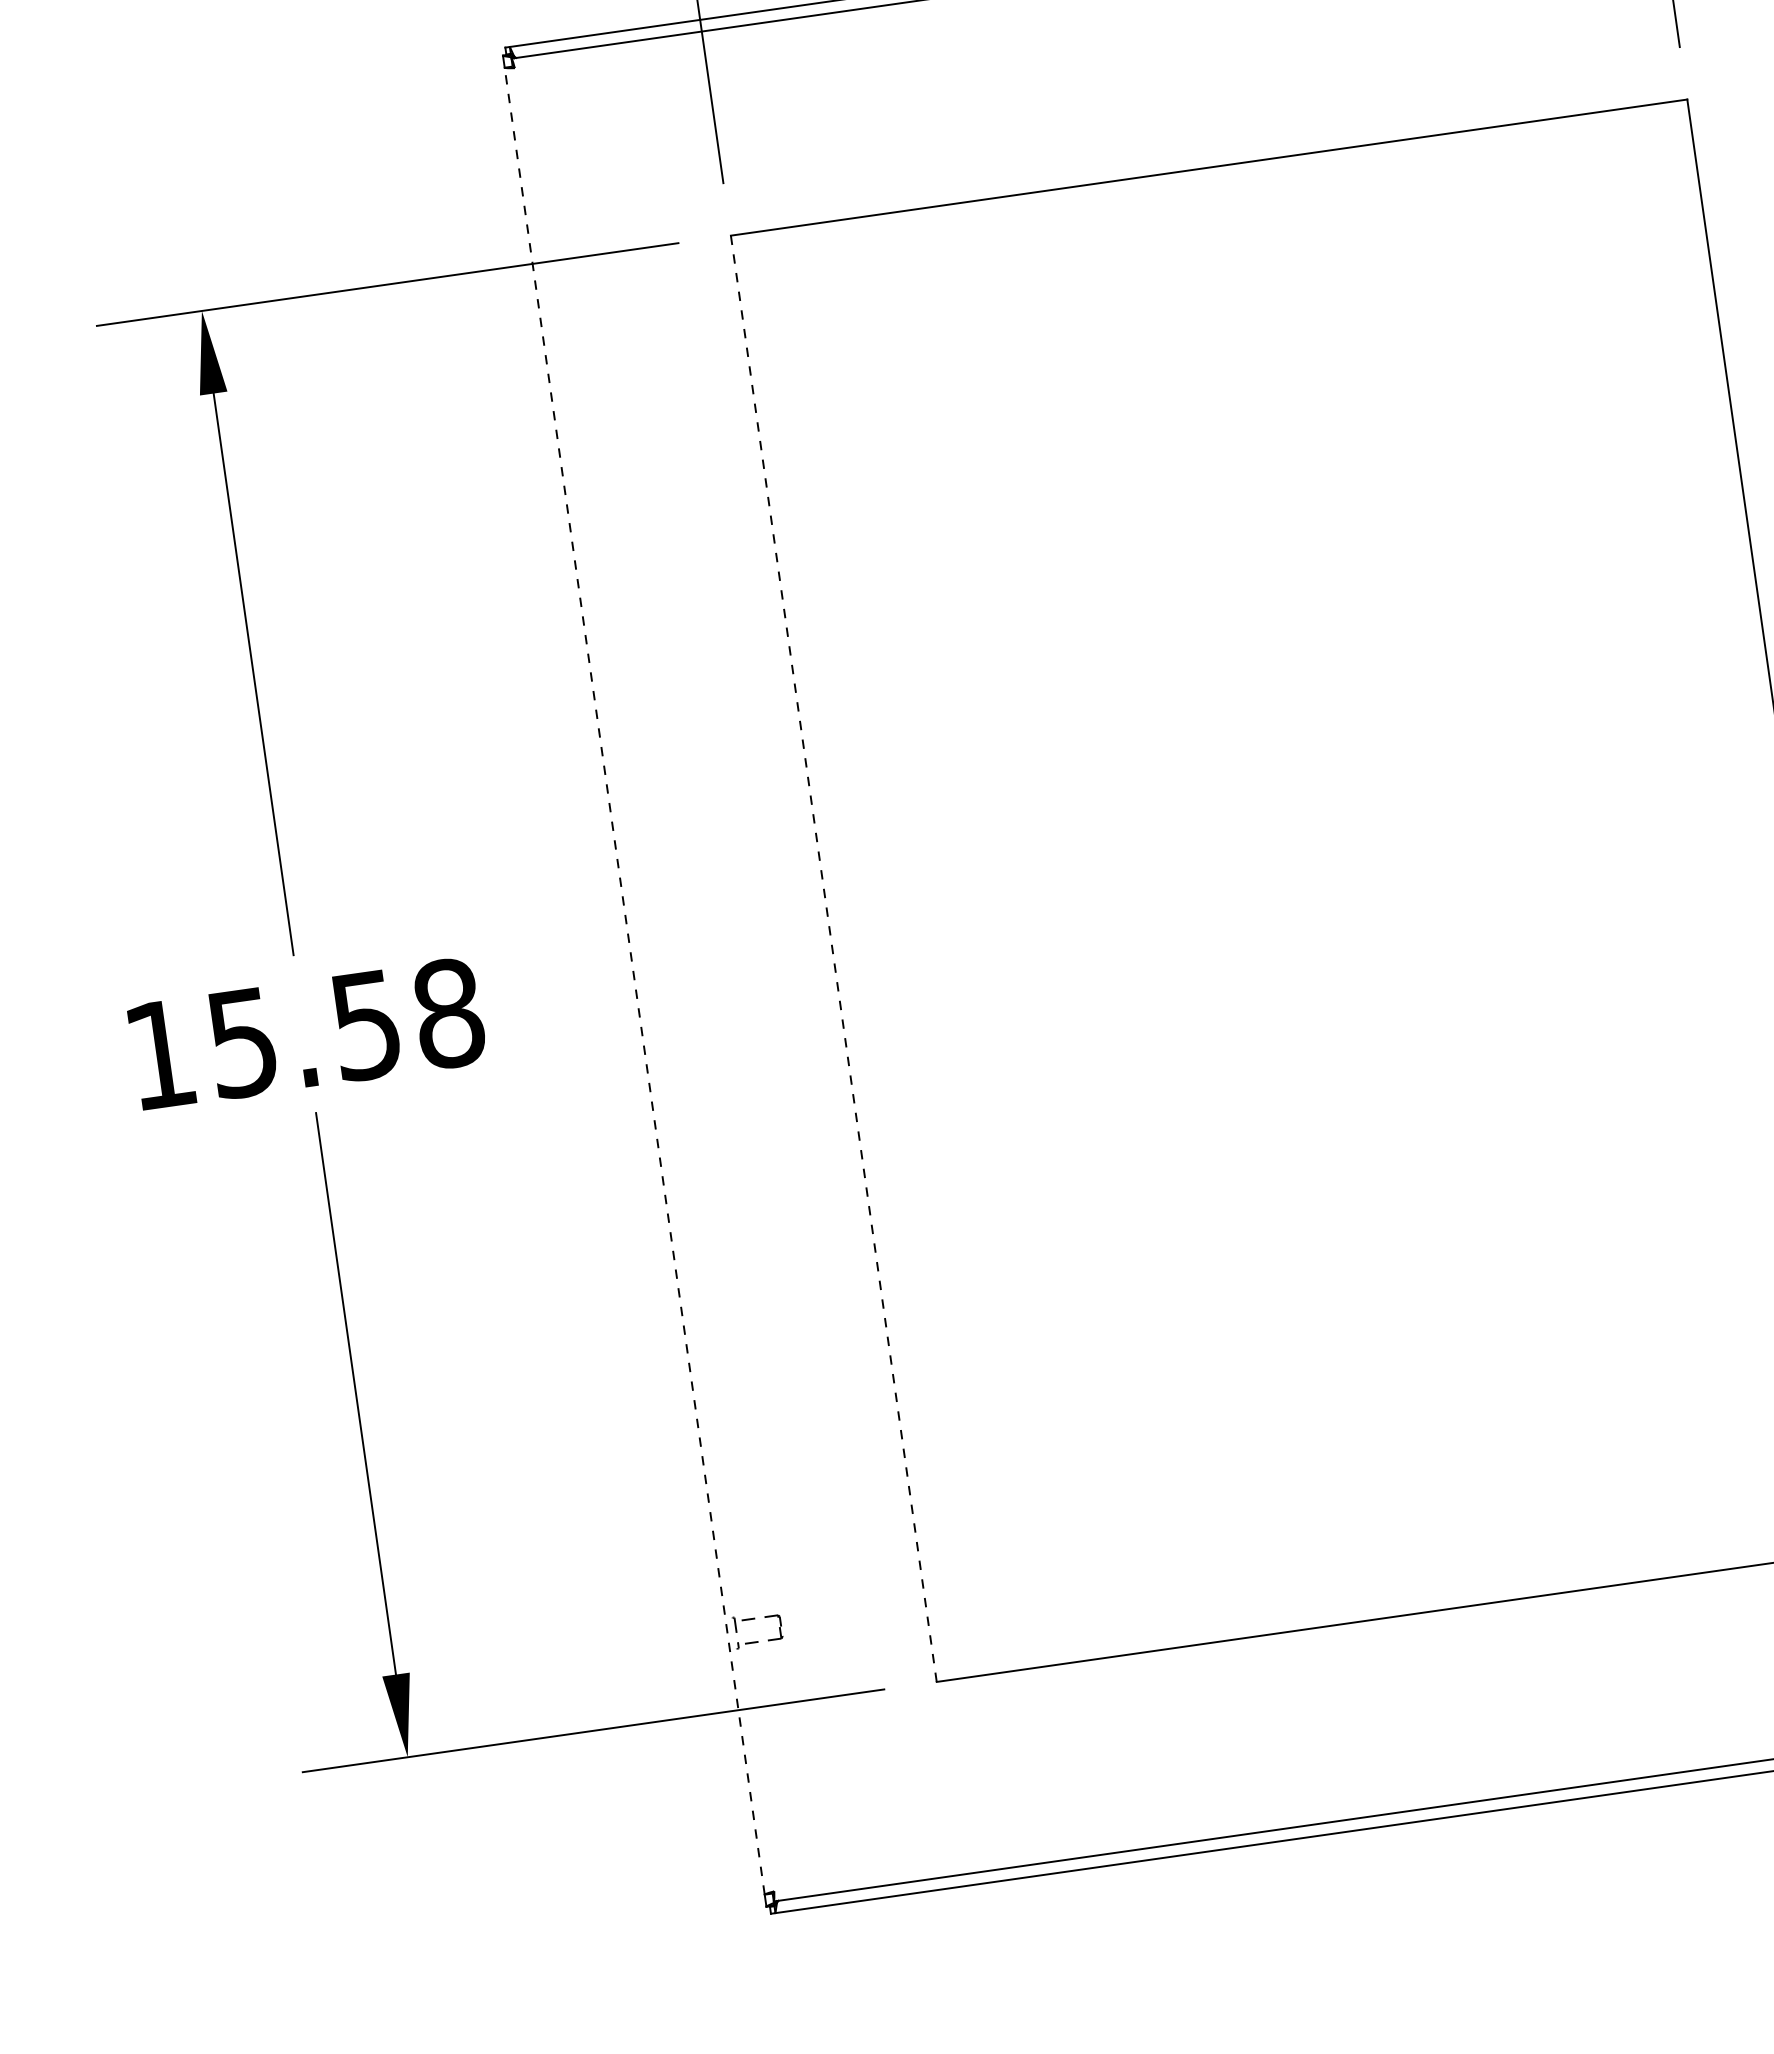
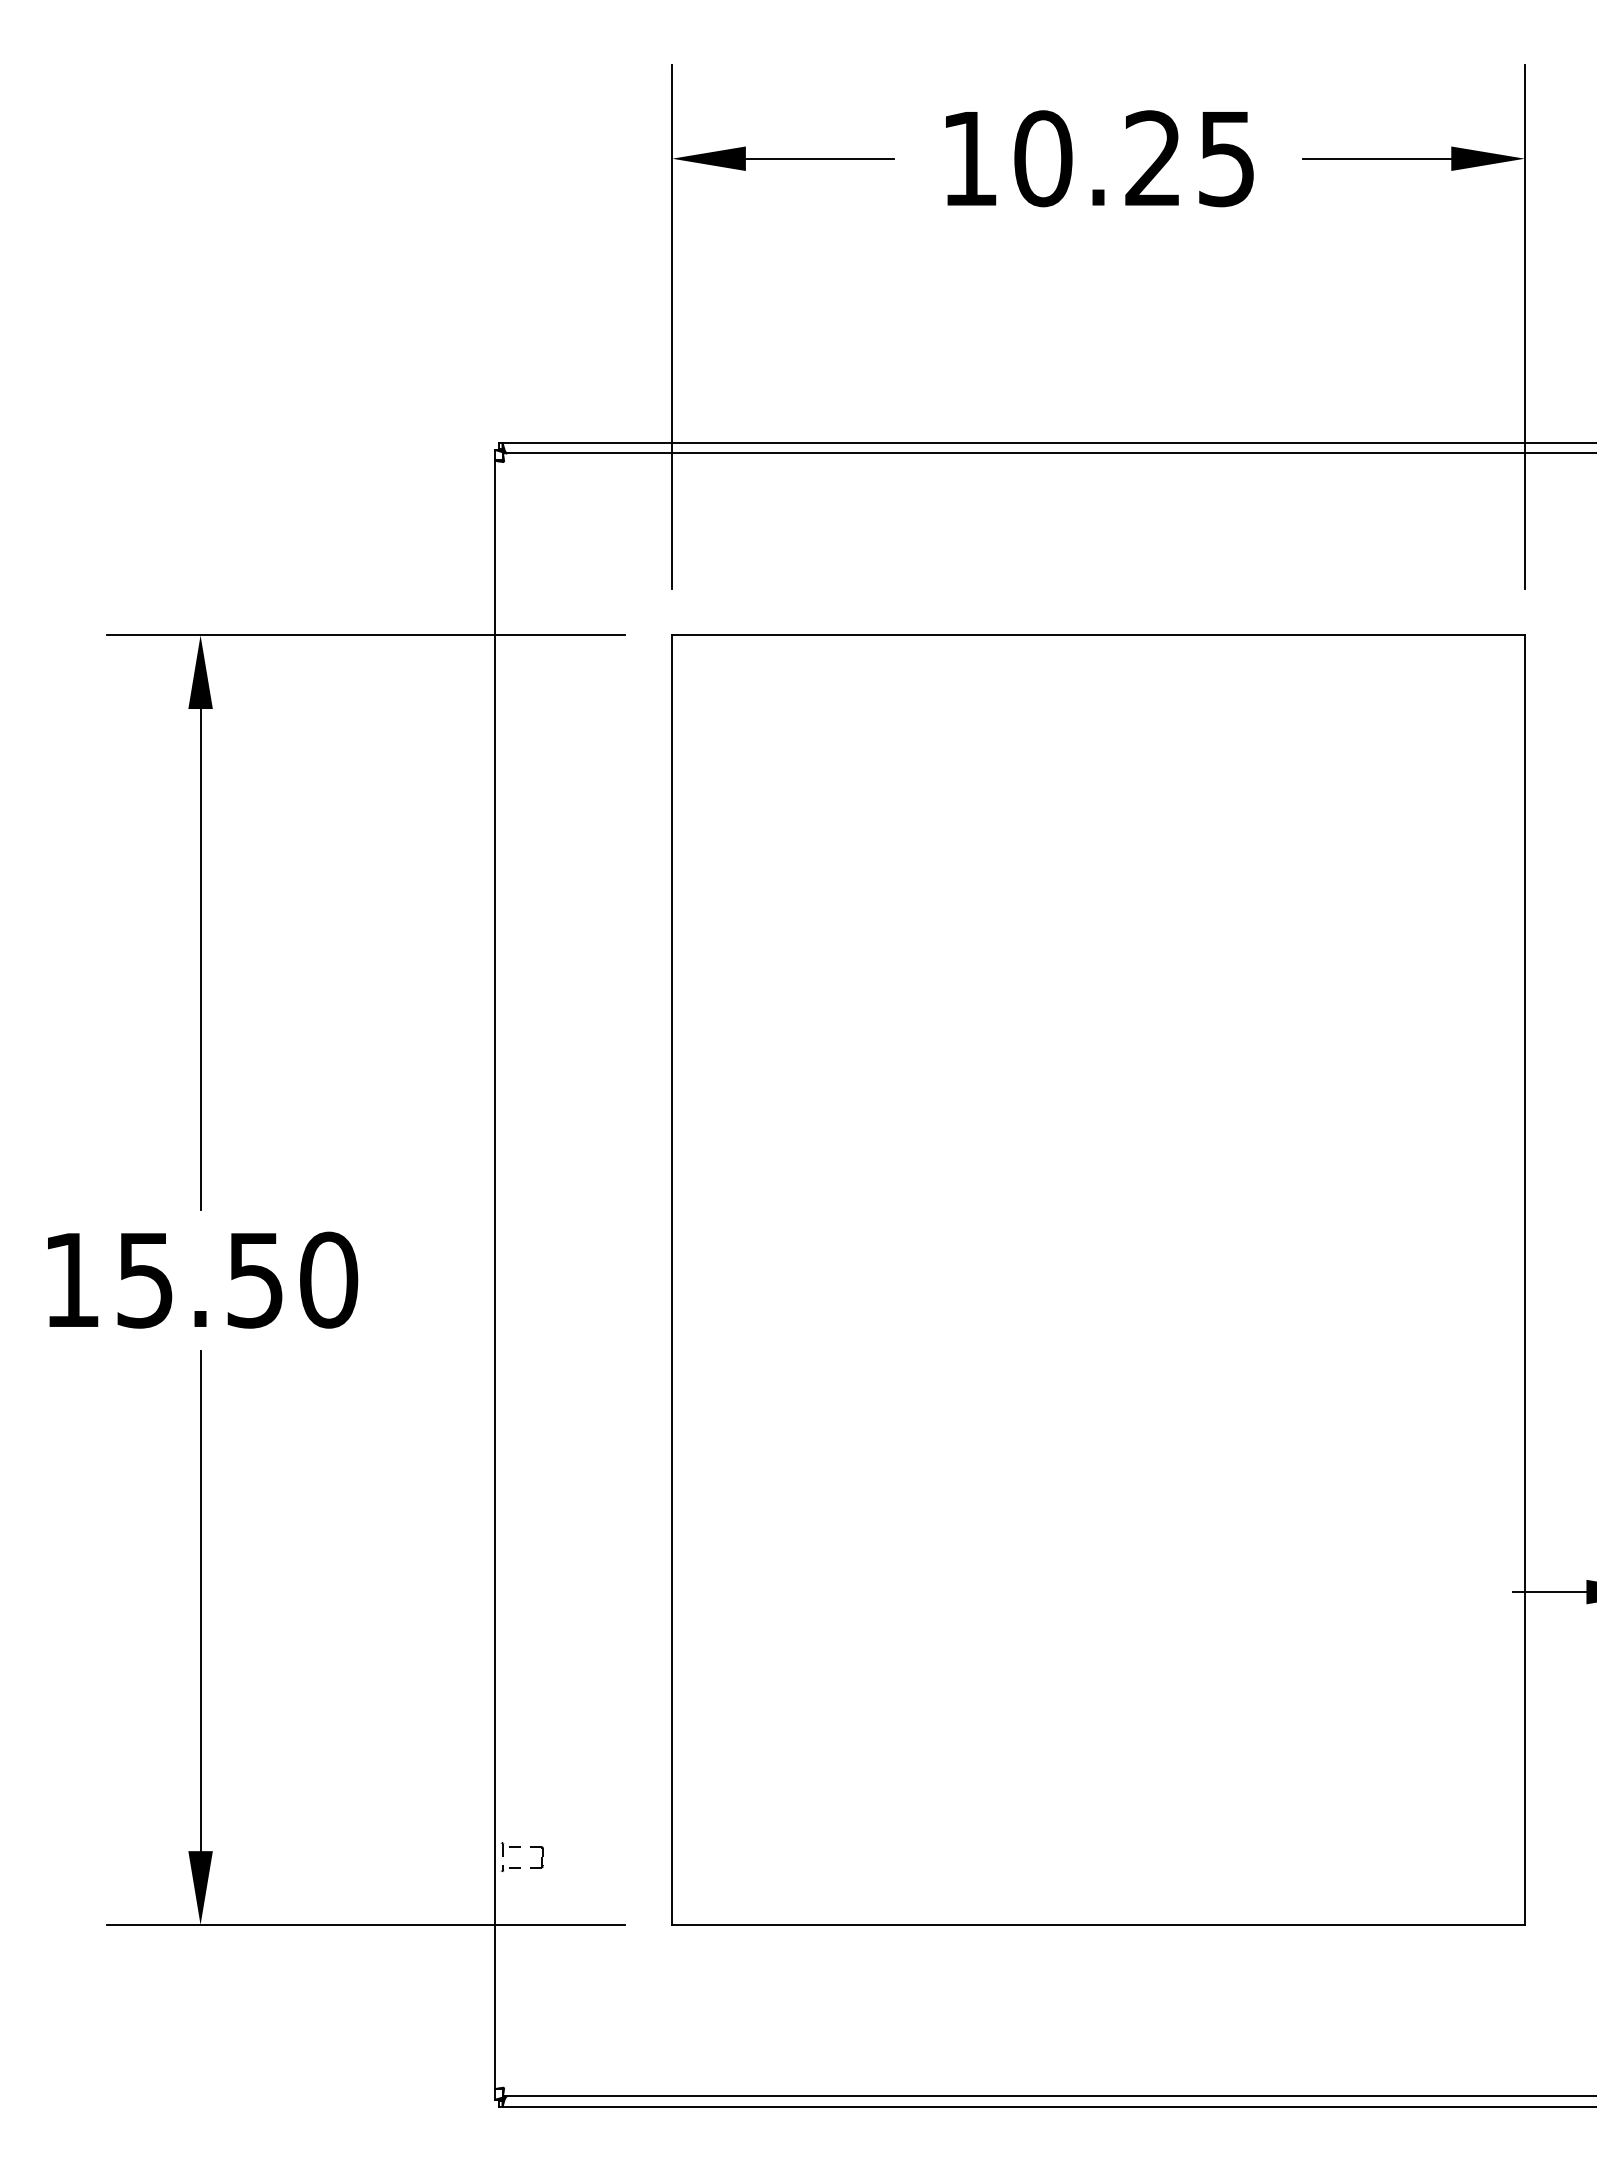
line: (834, 959) -> (672, 1280), dashed -> solid
line: (634, 980) -> (495, 1274), dashed -> solid
text: (449, 1013) -> (329, 1280), 15.58 -> 15.50

